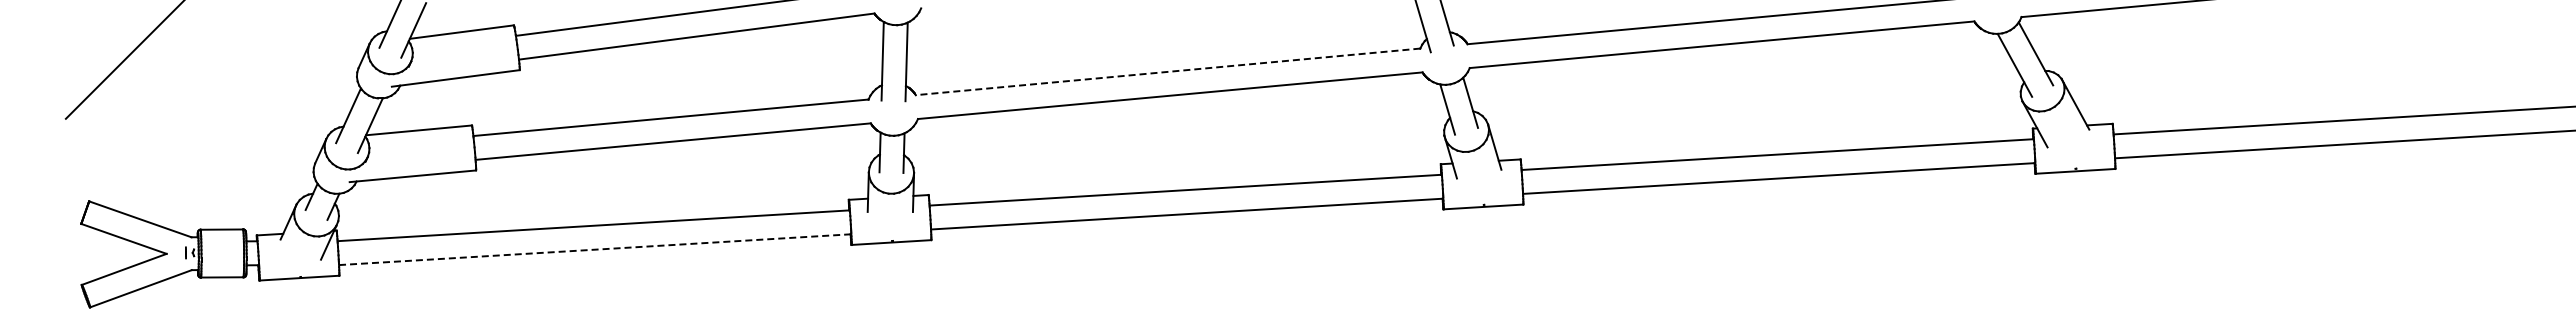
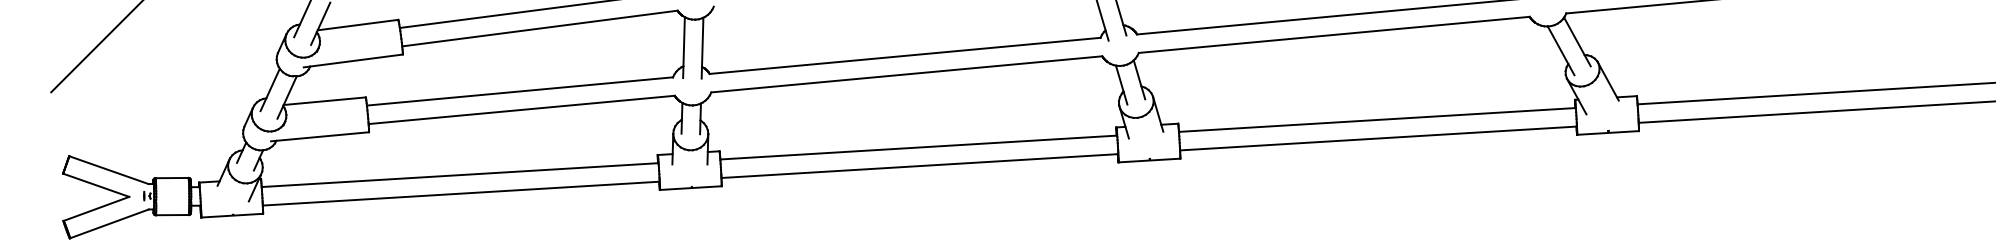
line: (1167, 71) -> (904, 55), dashed -> solid
line: (595, 249) -> (461, 193), dashed -> solid

